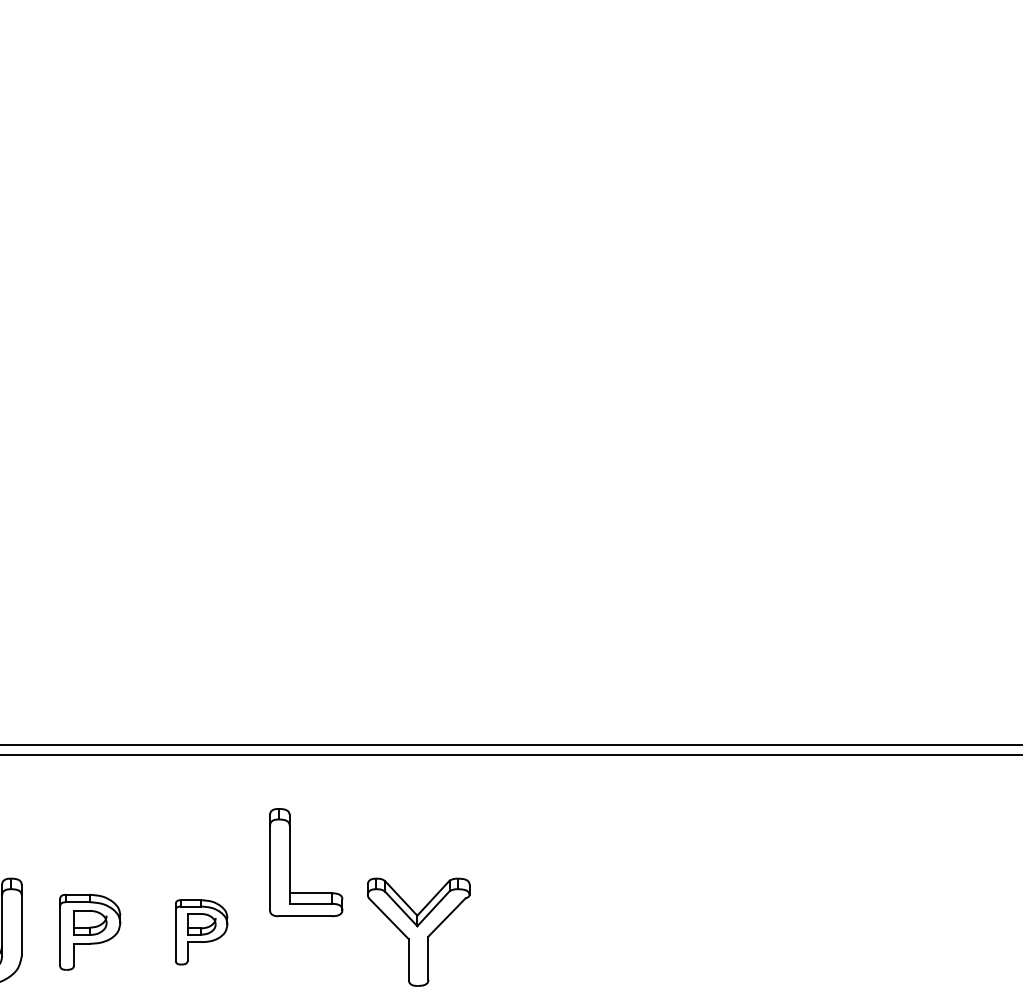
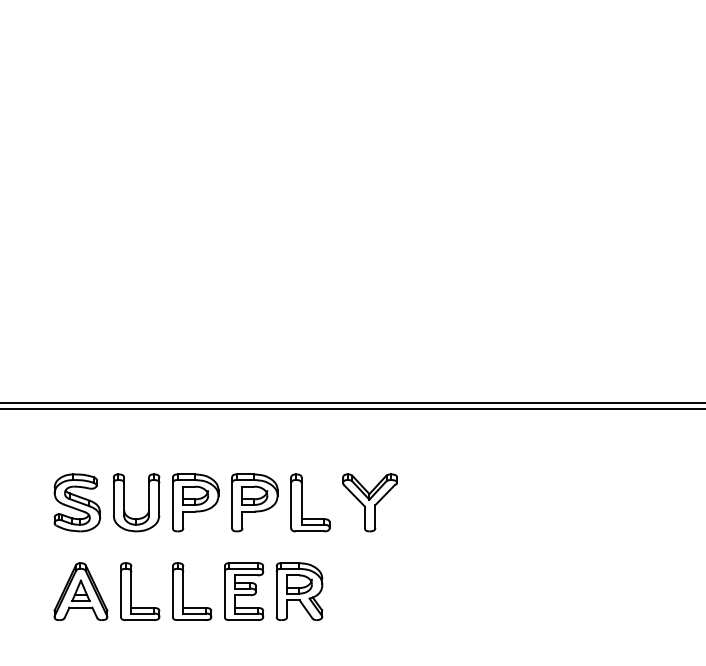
part: (291, 861) -> (302, 502), moved
part: (89, 931) -> (195, 502), size x1.43
part: (200, 931) -> (254, 502), size x1.67

